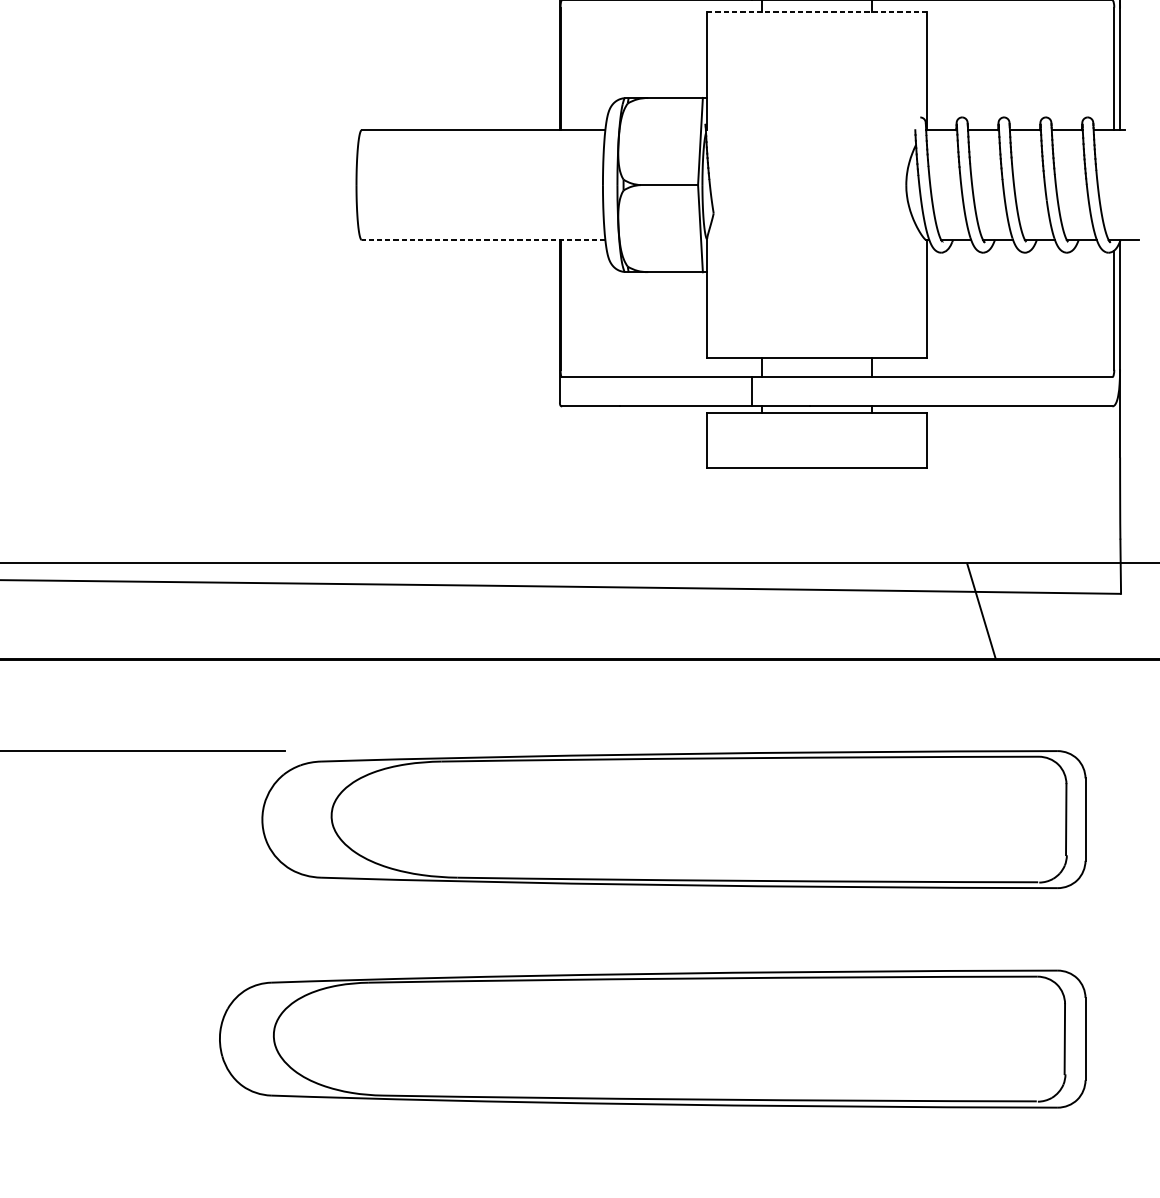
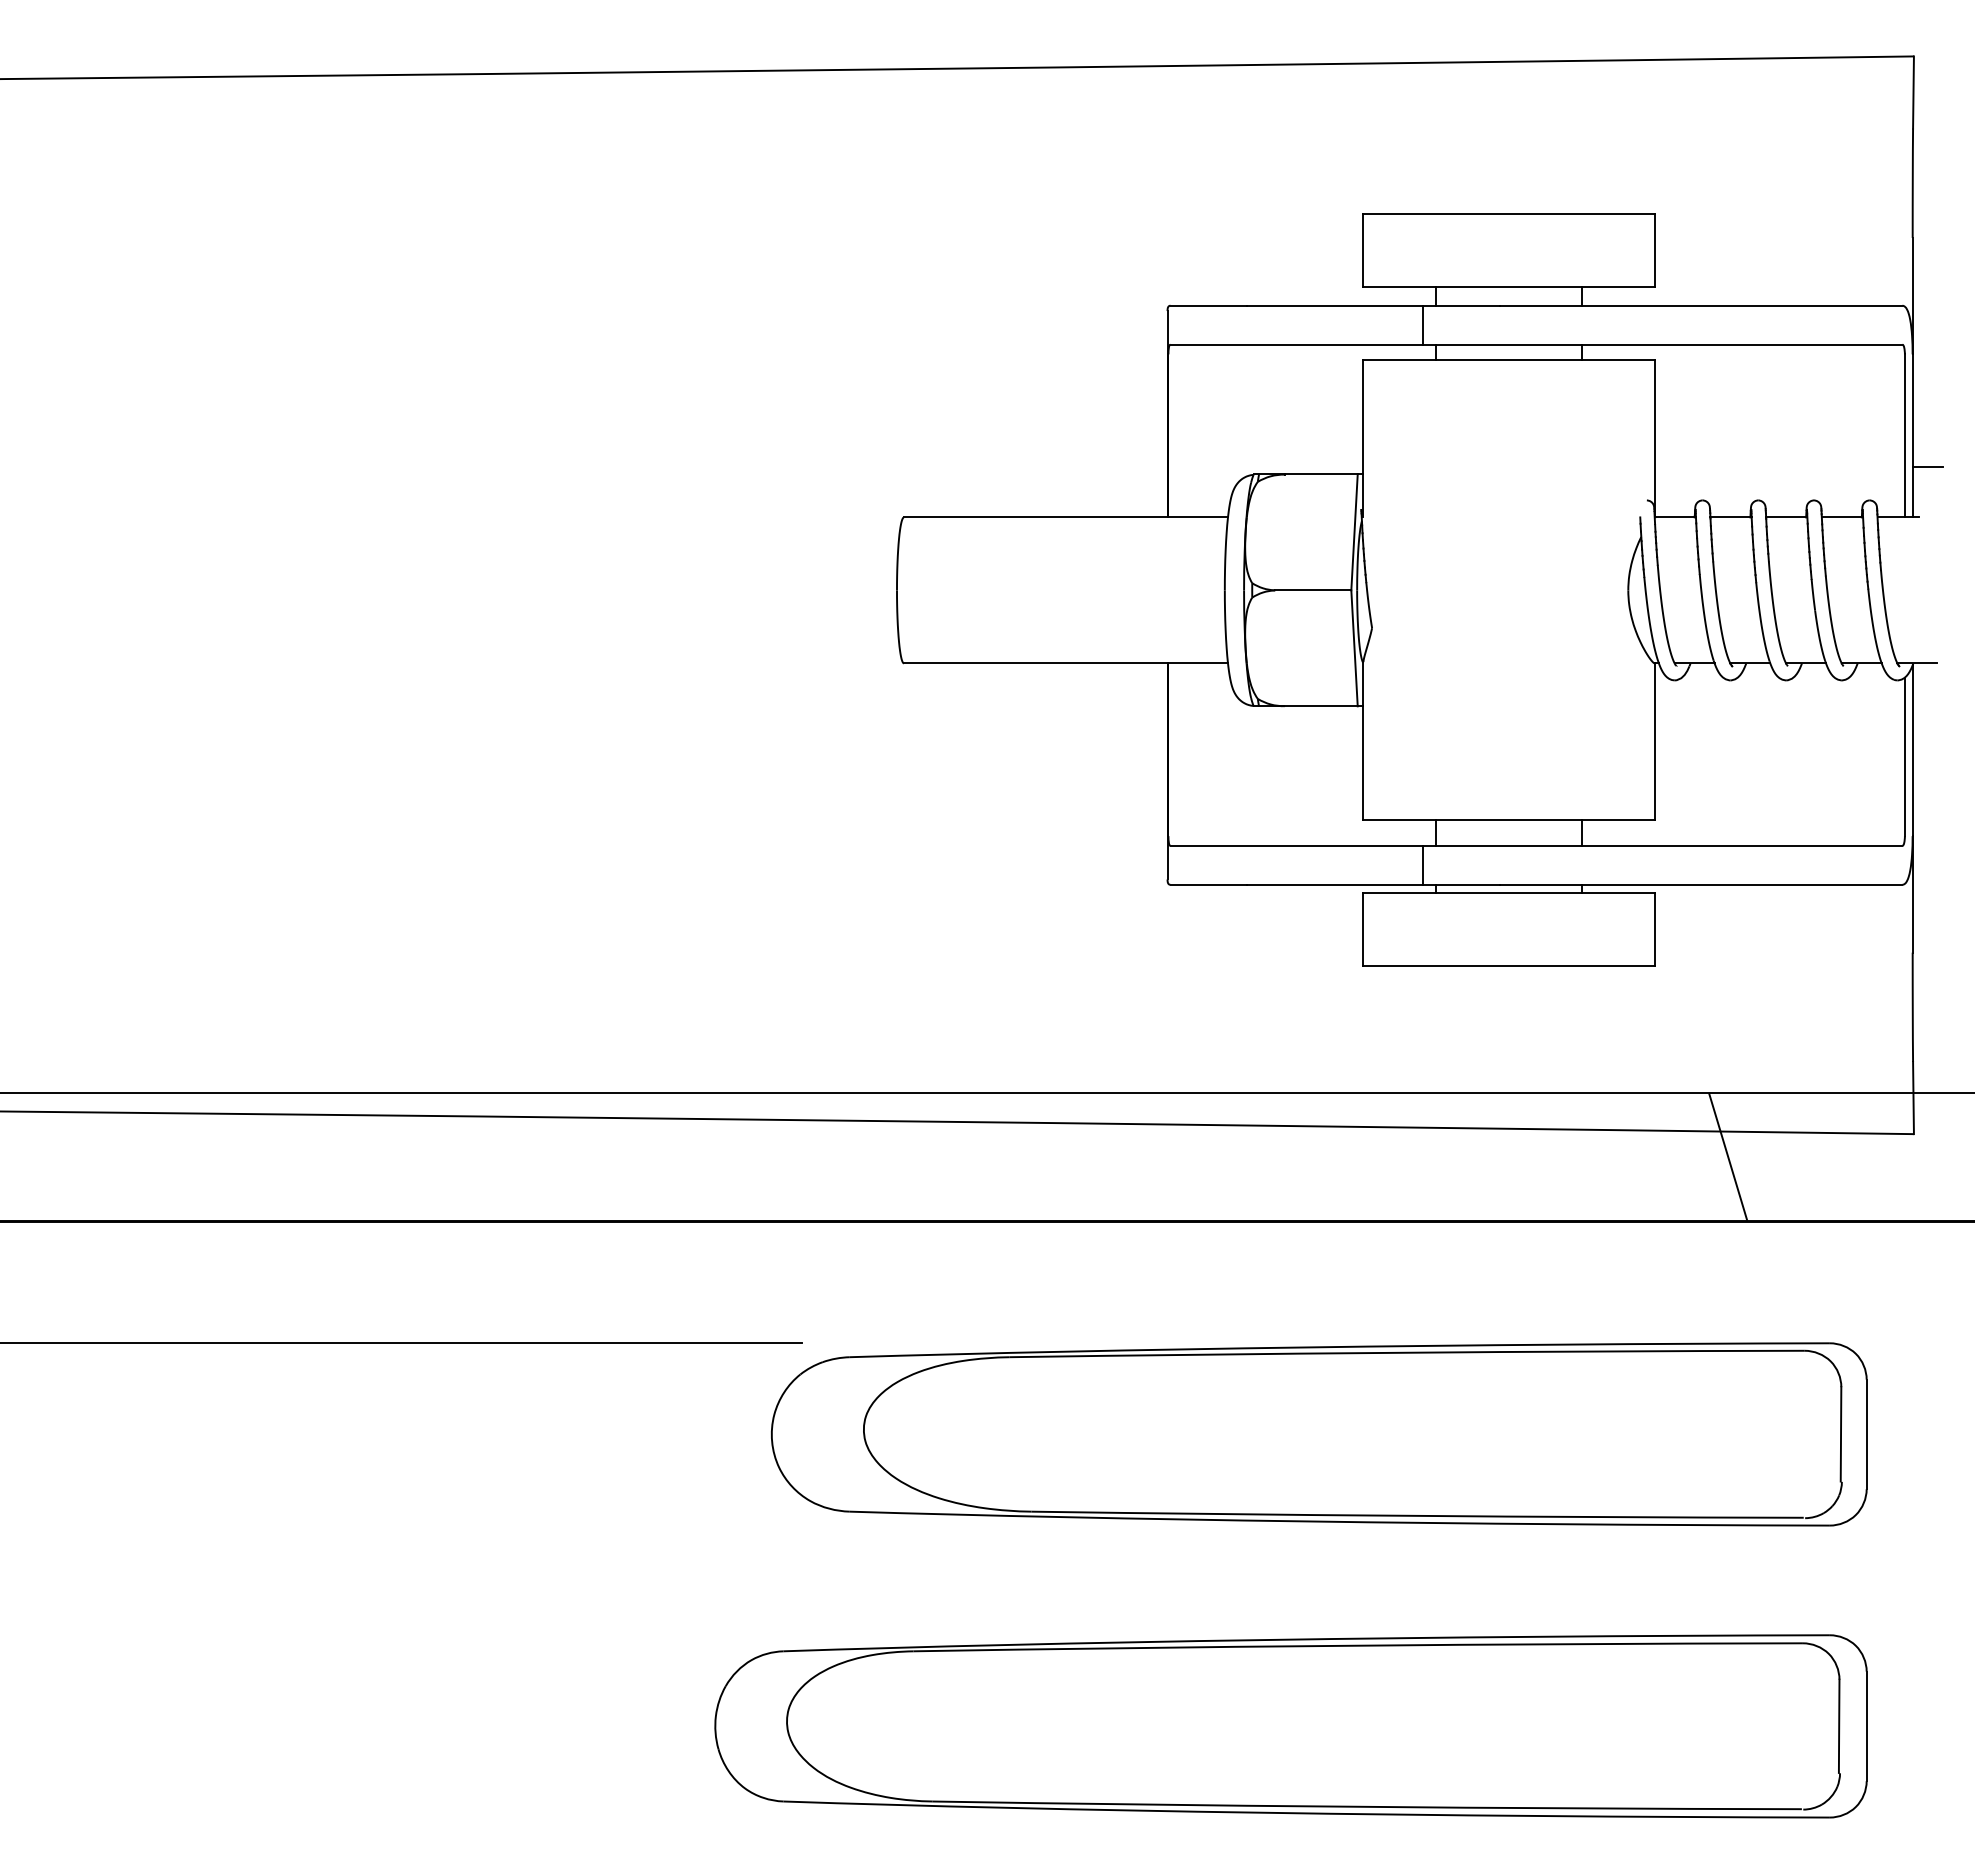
line: (816, 12) -> (1509, 360), dashed -> solid
line: (1131, 92) -> (1927, 467), added
line: (483, 240) -> (1065, 663), dashed -> solid

